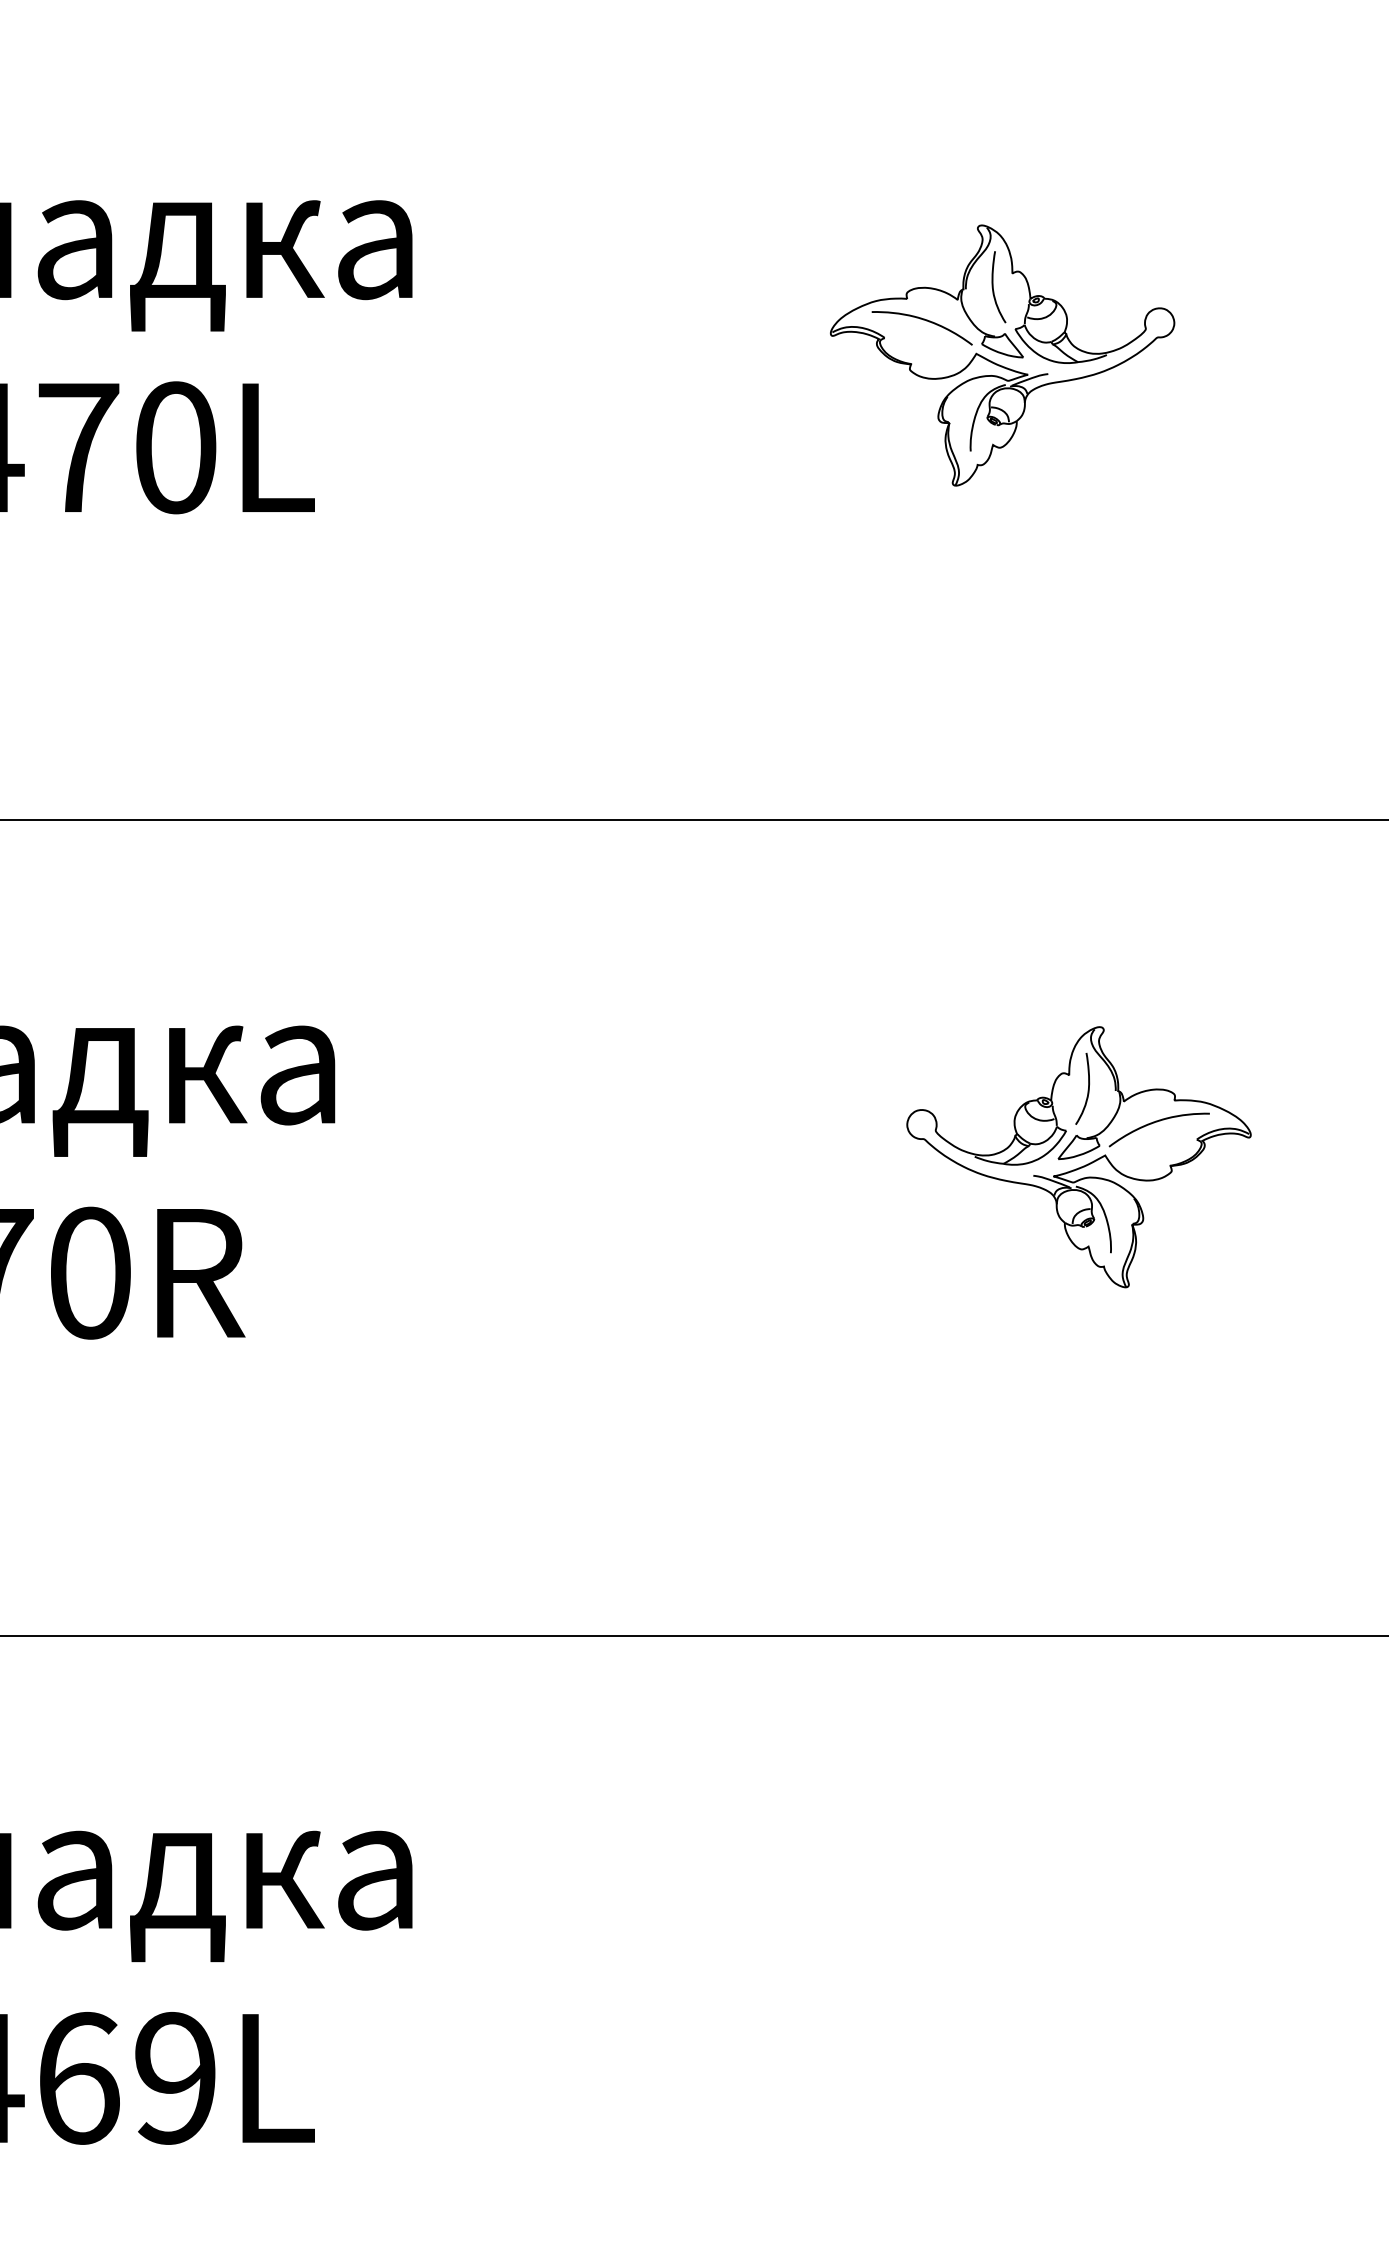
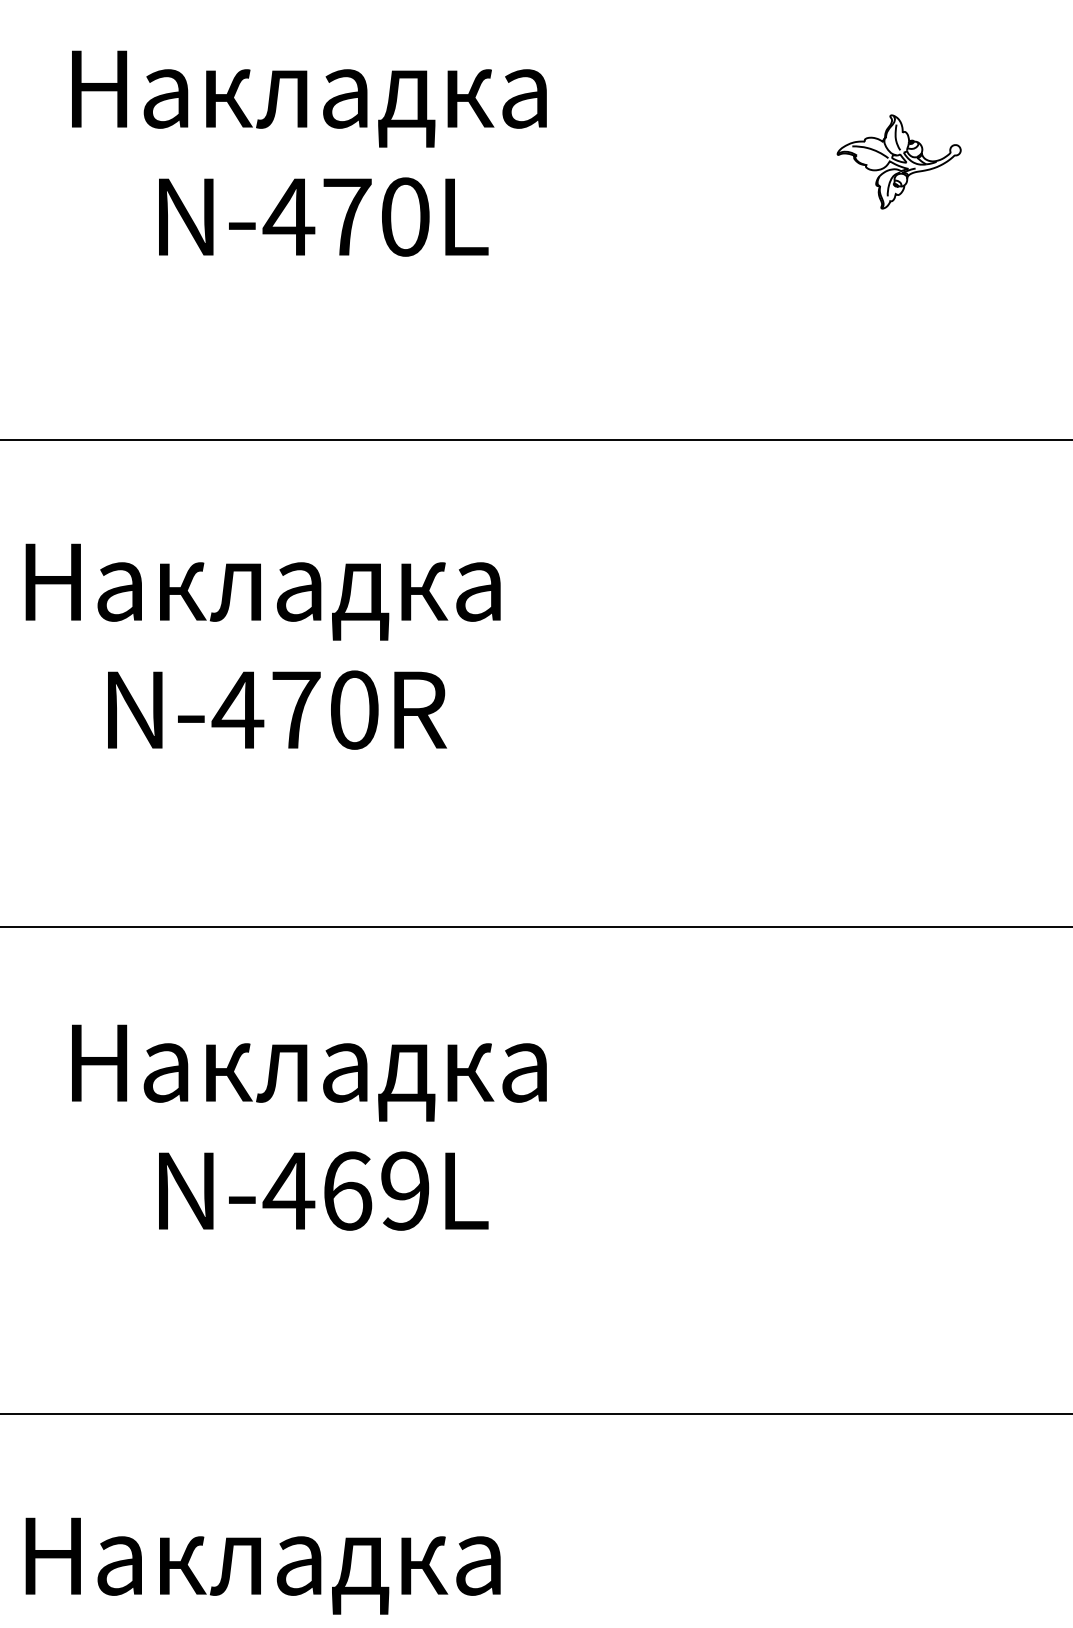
part: (1001, 354) -> (898, 161), size x0.6
part: (1078, 1156) -> (944, 640), removed

